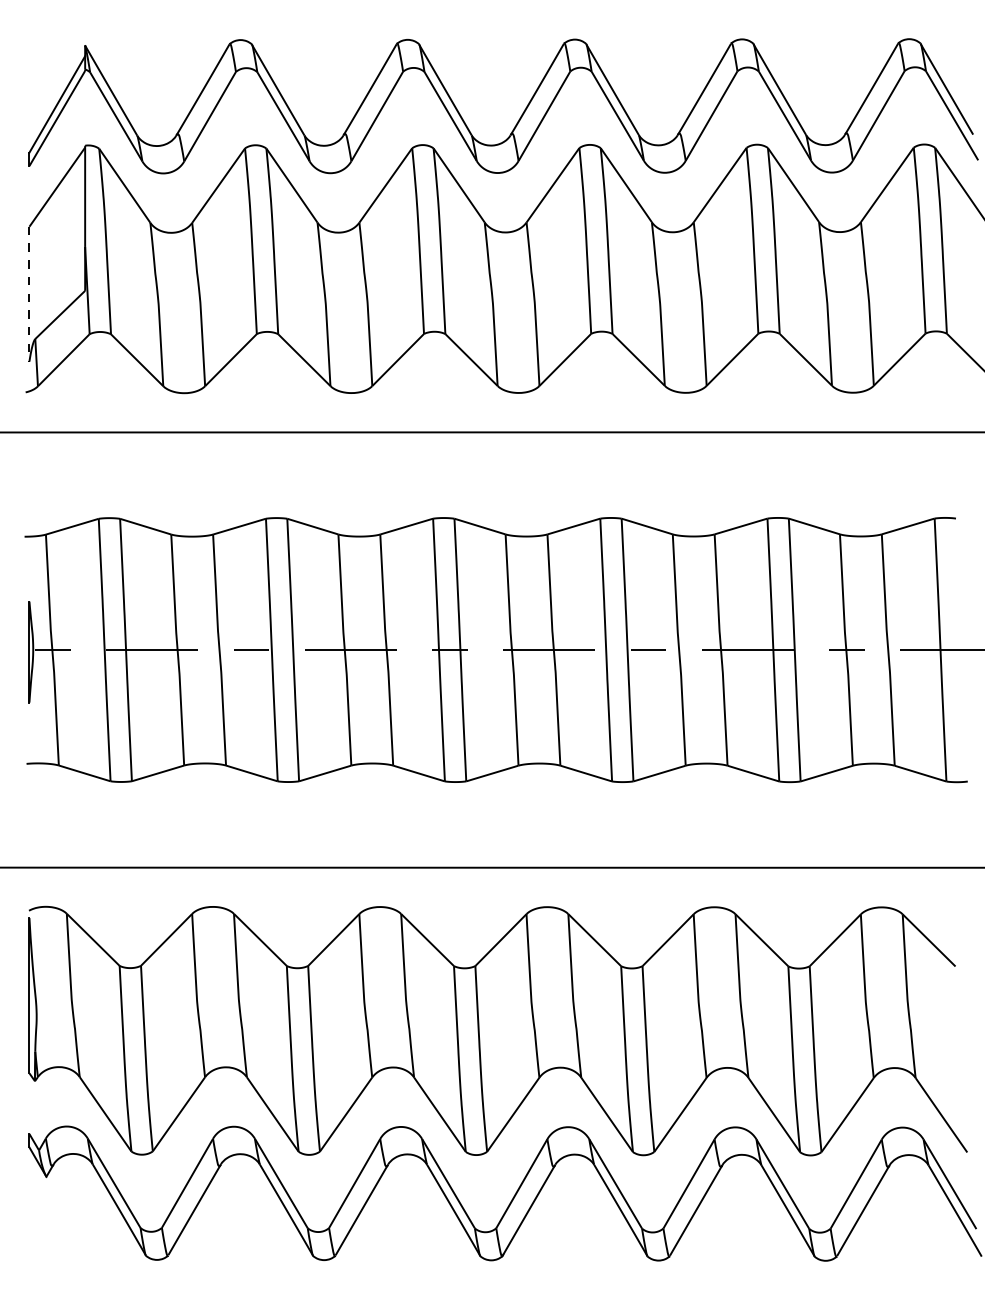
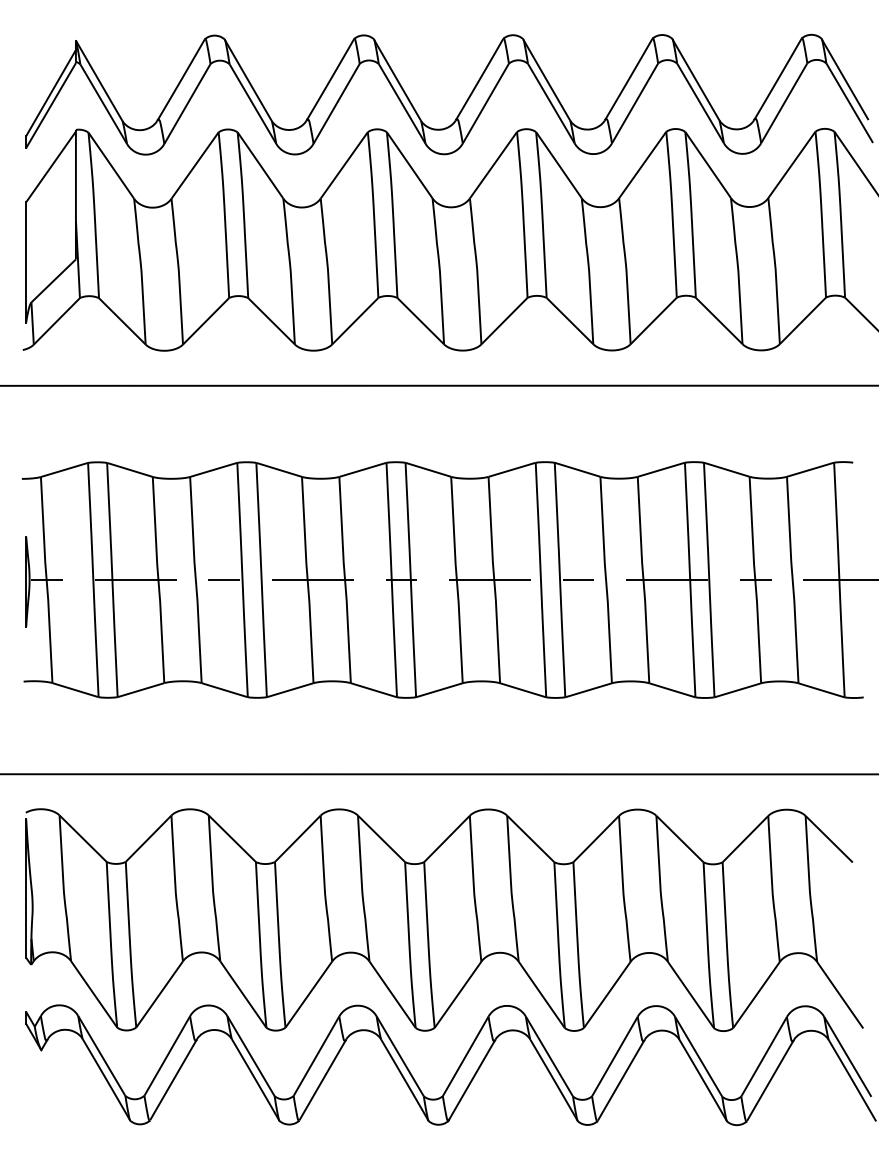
line: (29, 294) -> (26, 262), dashed -> solid

